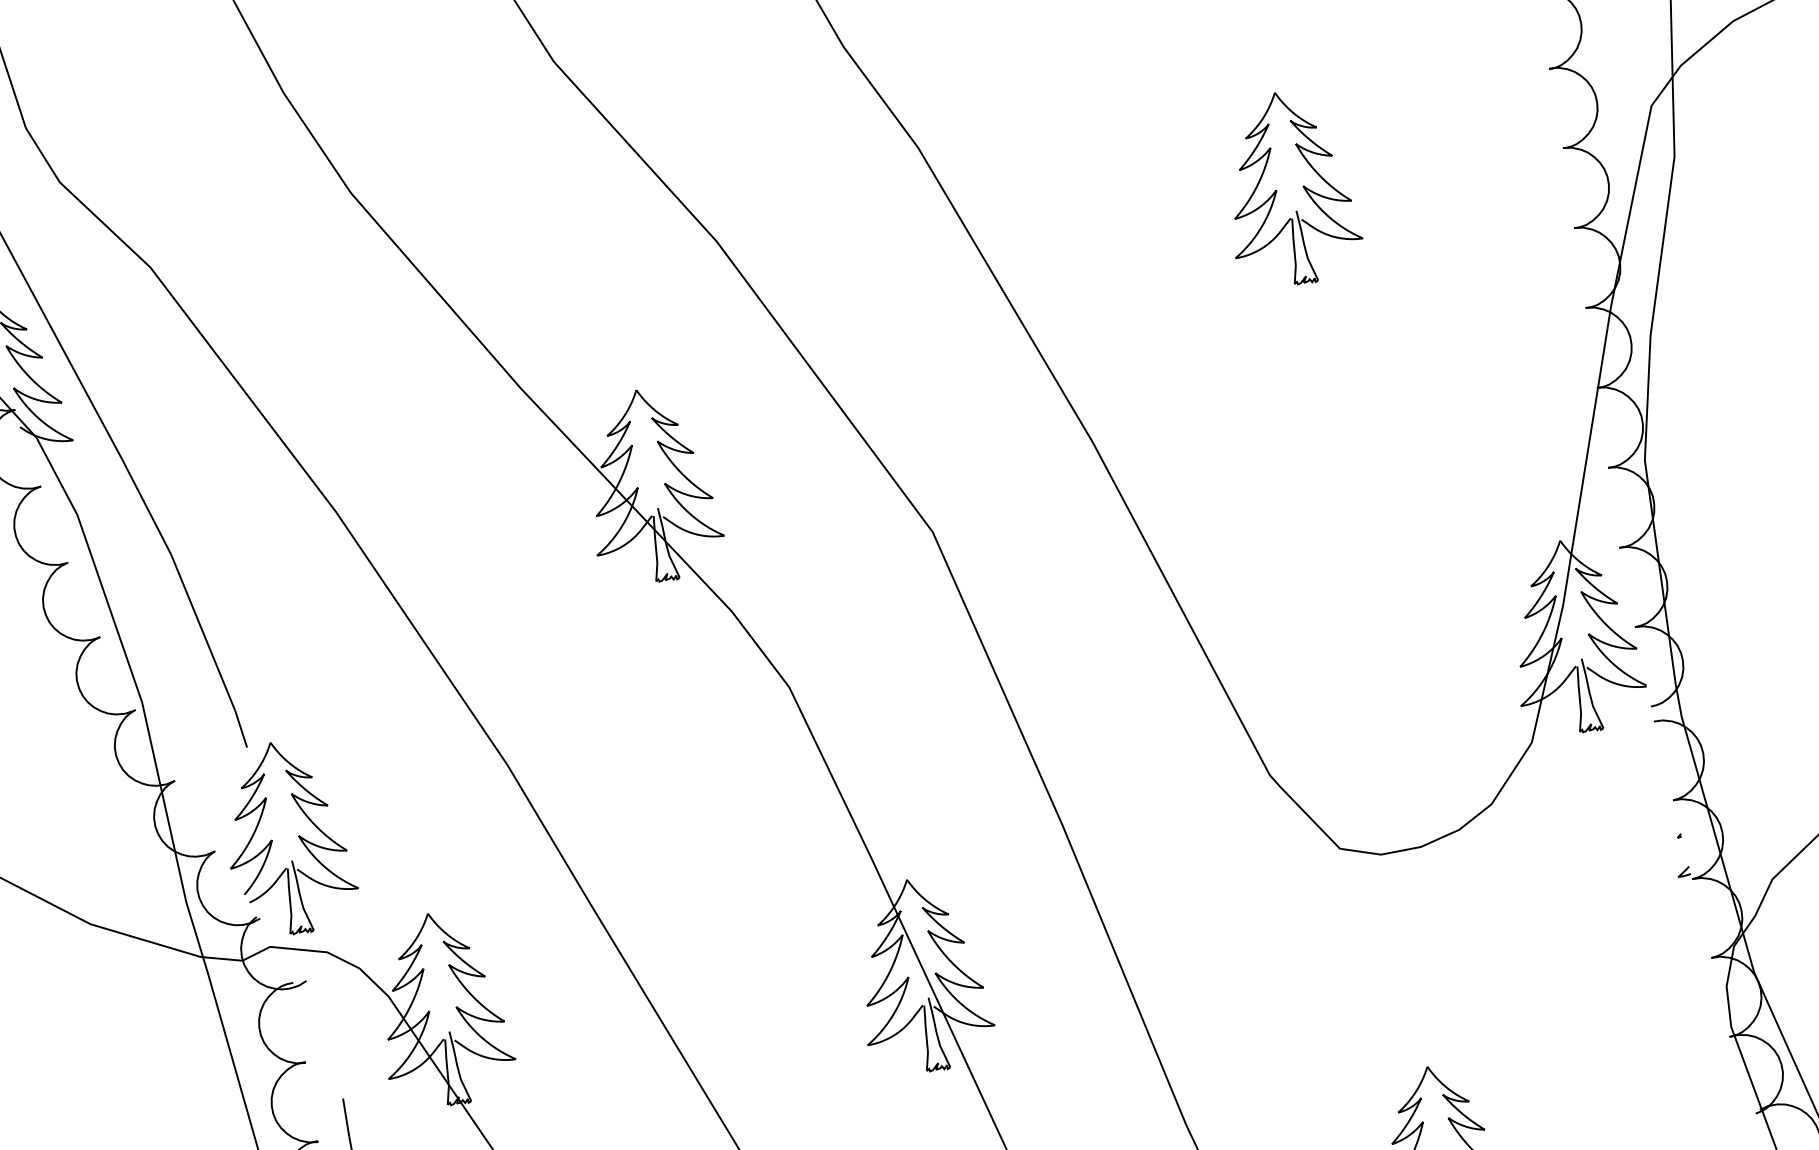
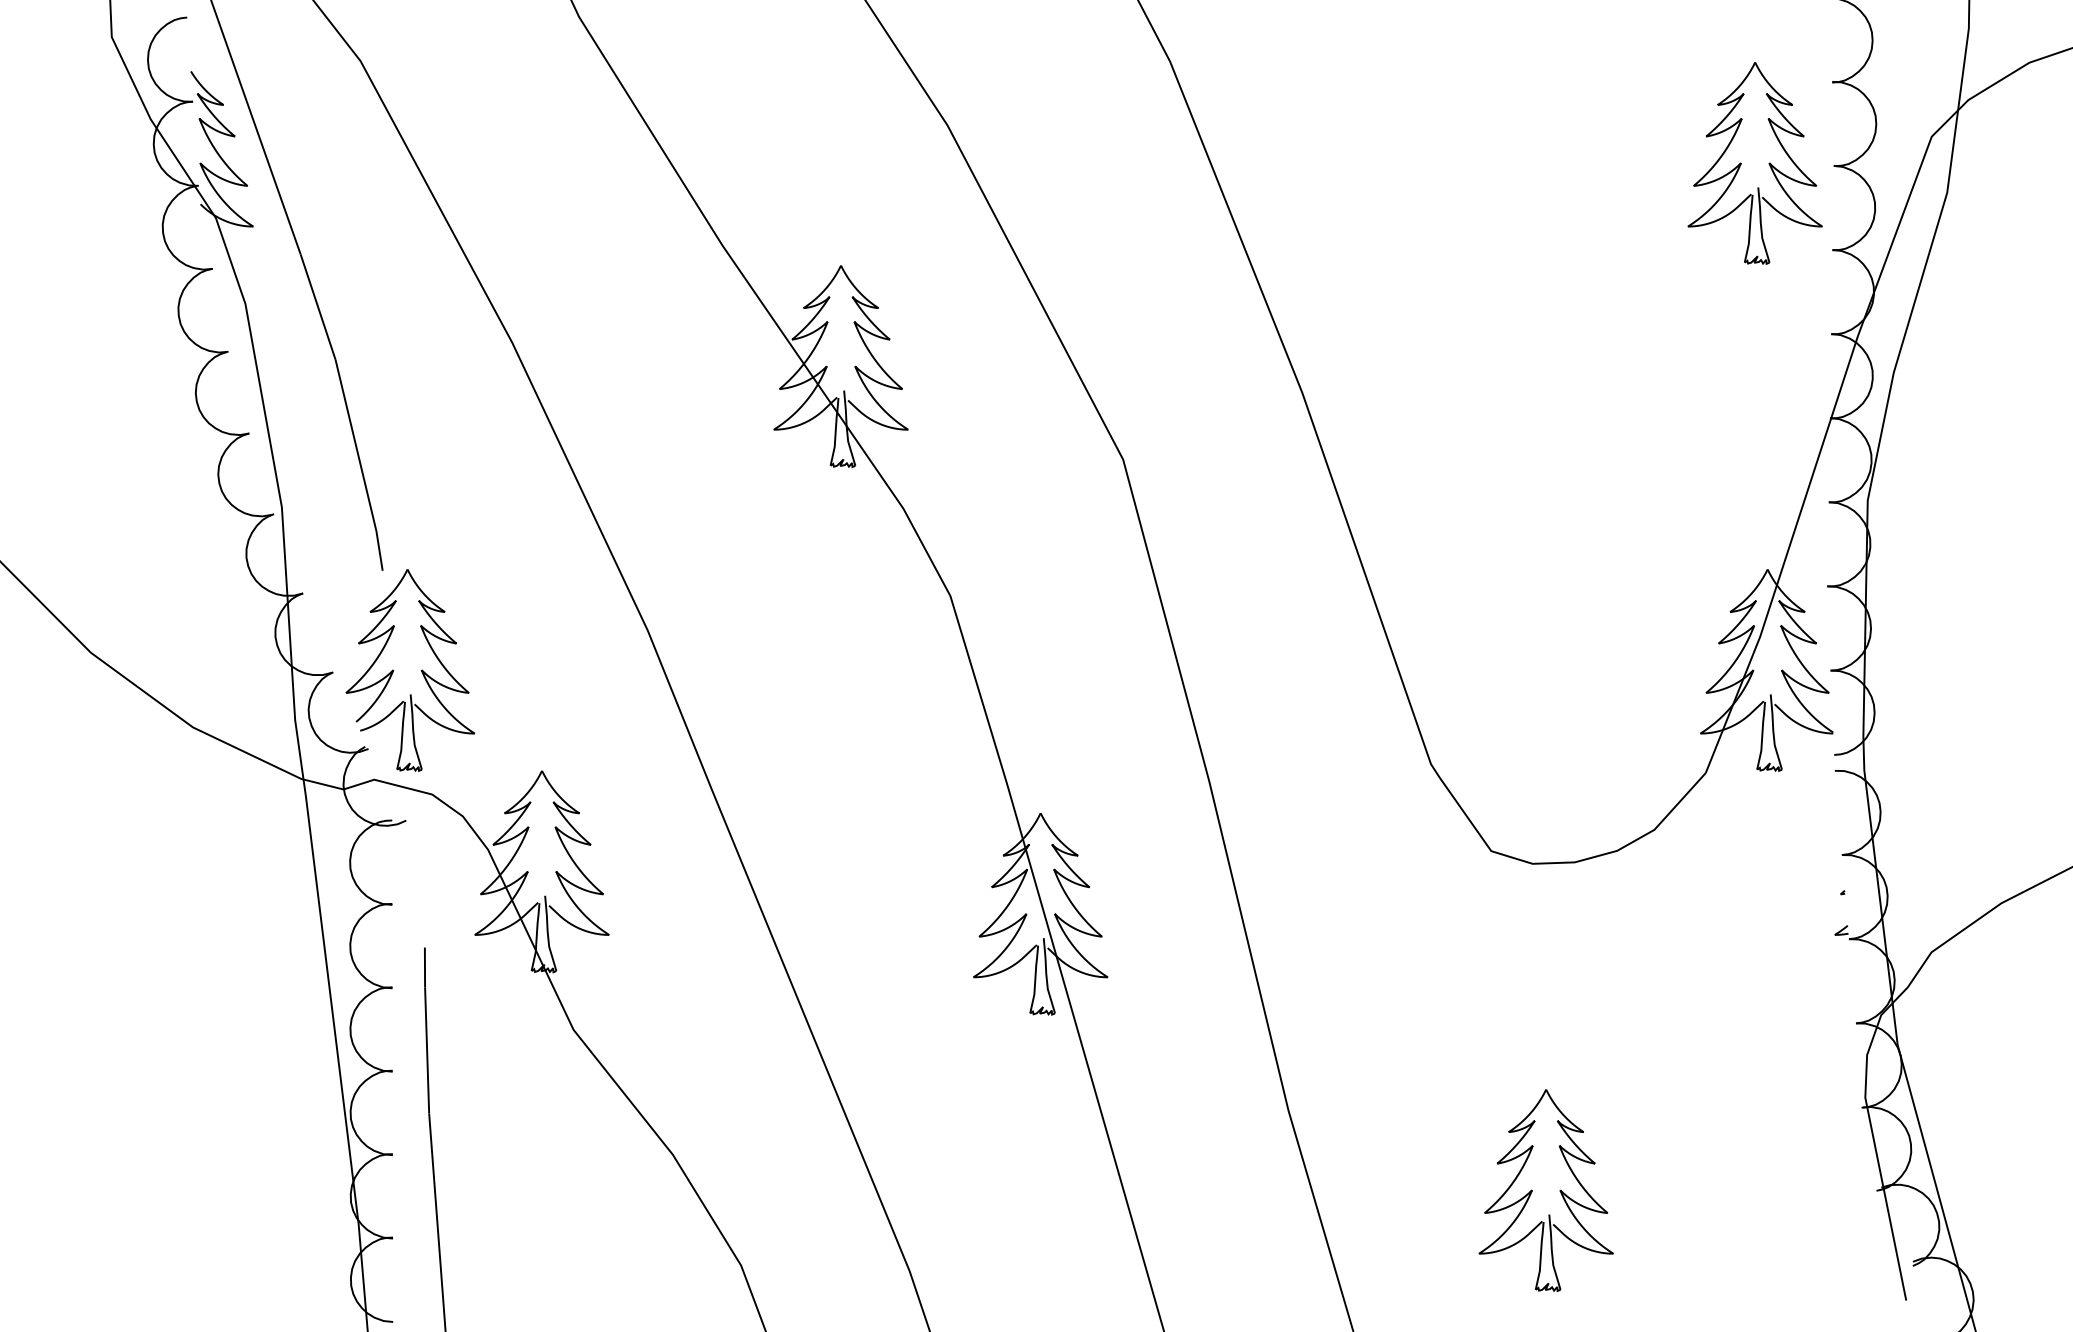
part: (1276, 190) -> (1741, 163), moved

